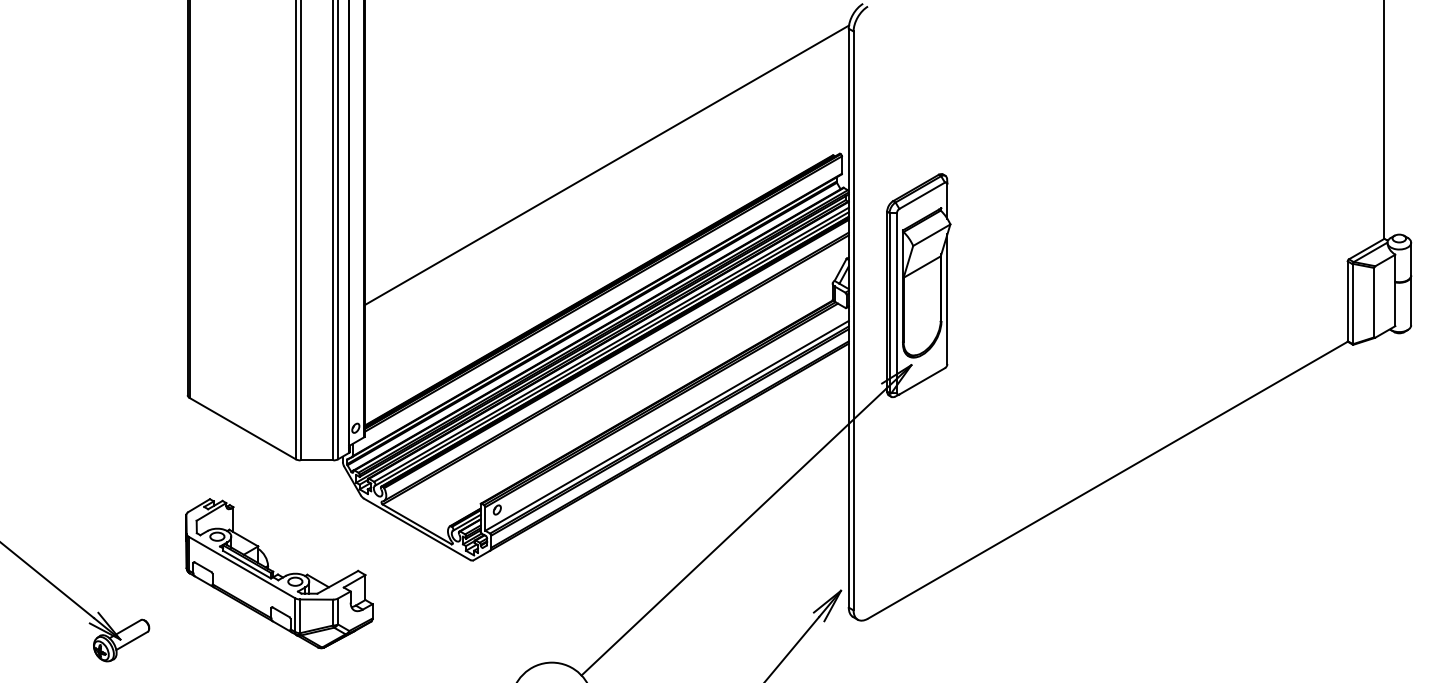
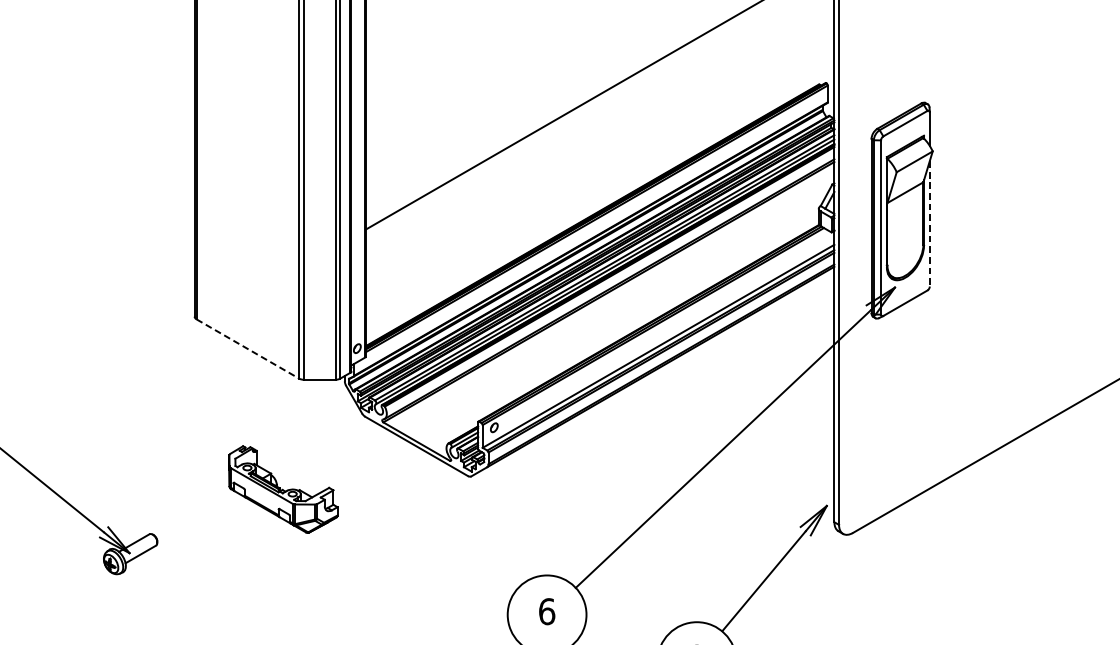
line: (947, 299) -> (929, 224), solid -> dashed
line: (243, 428) -> (248, 348), solid -> dashed
part: (279, 573) -> (283, 489), size x0.6

